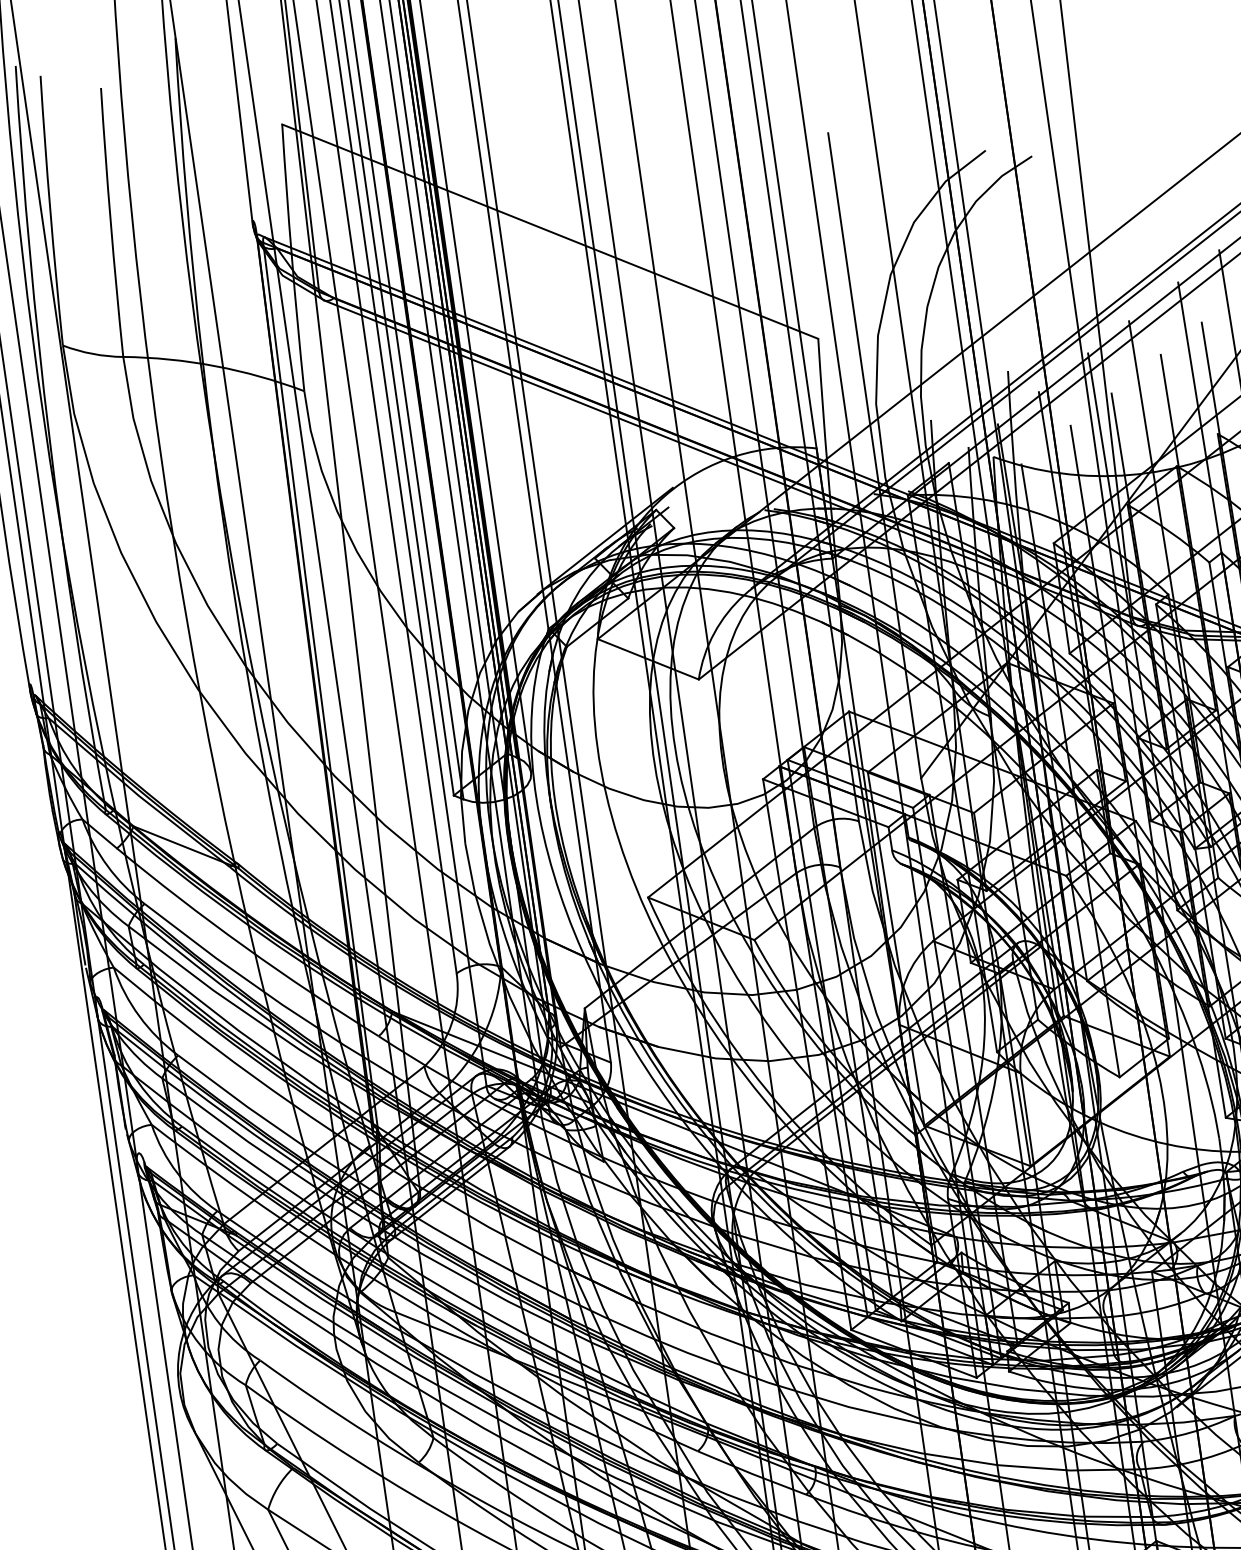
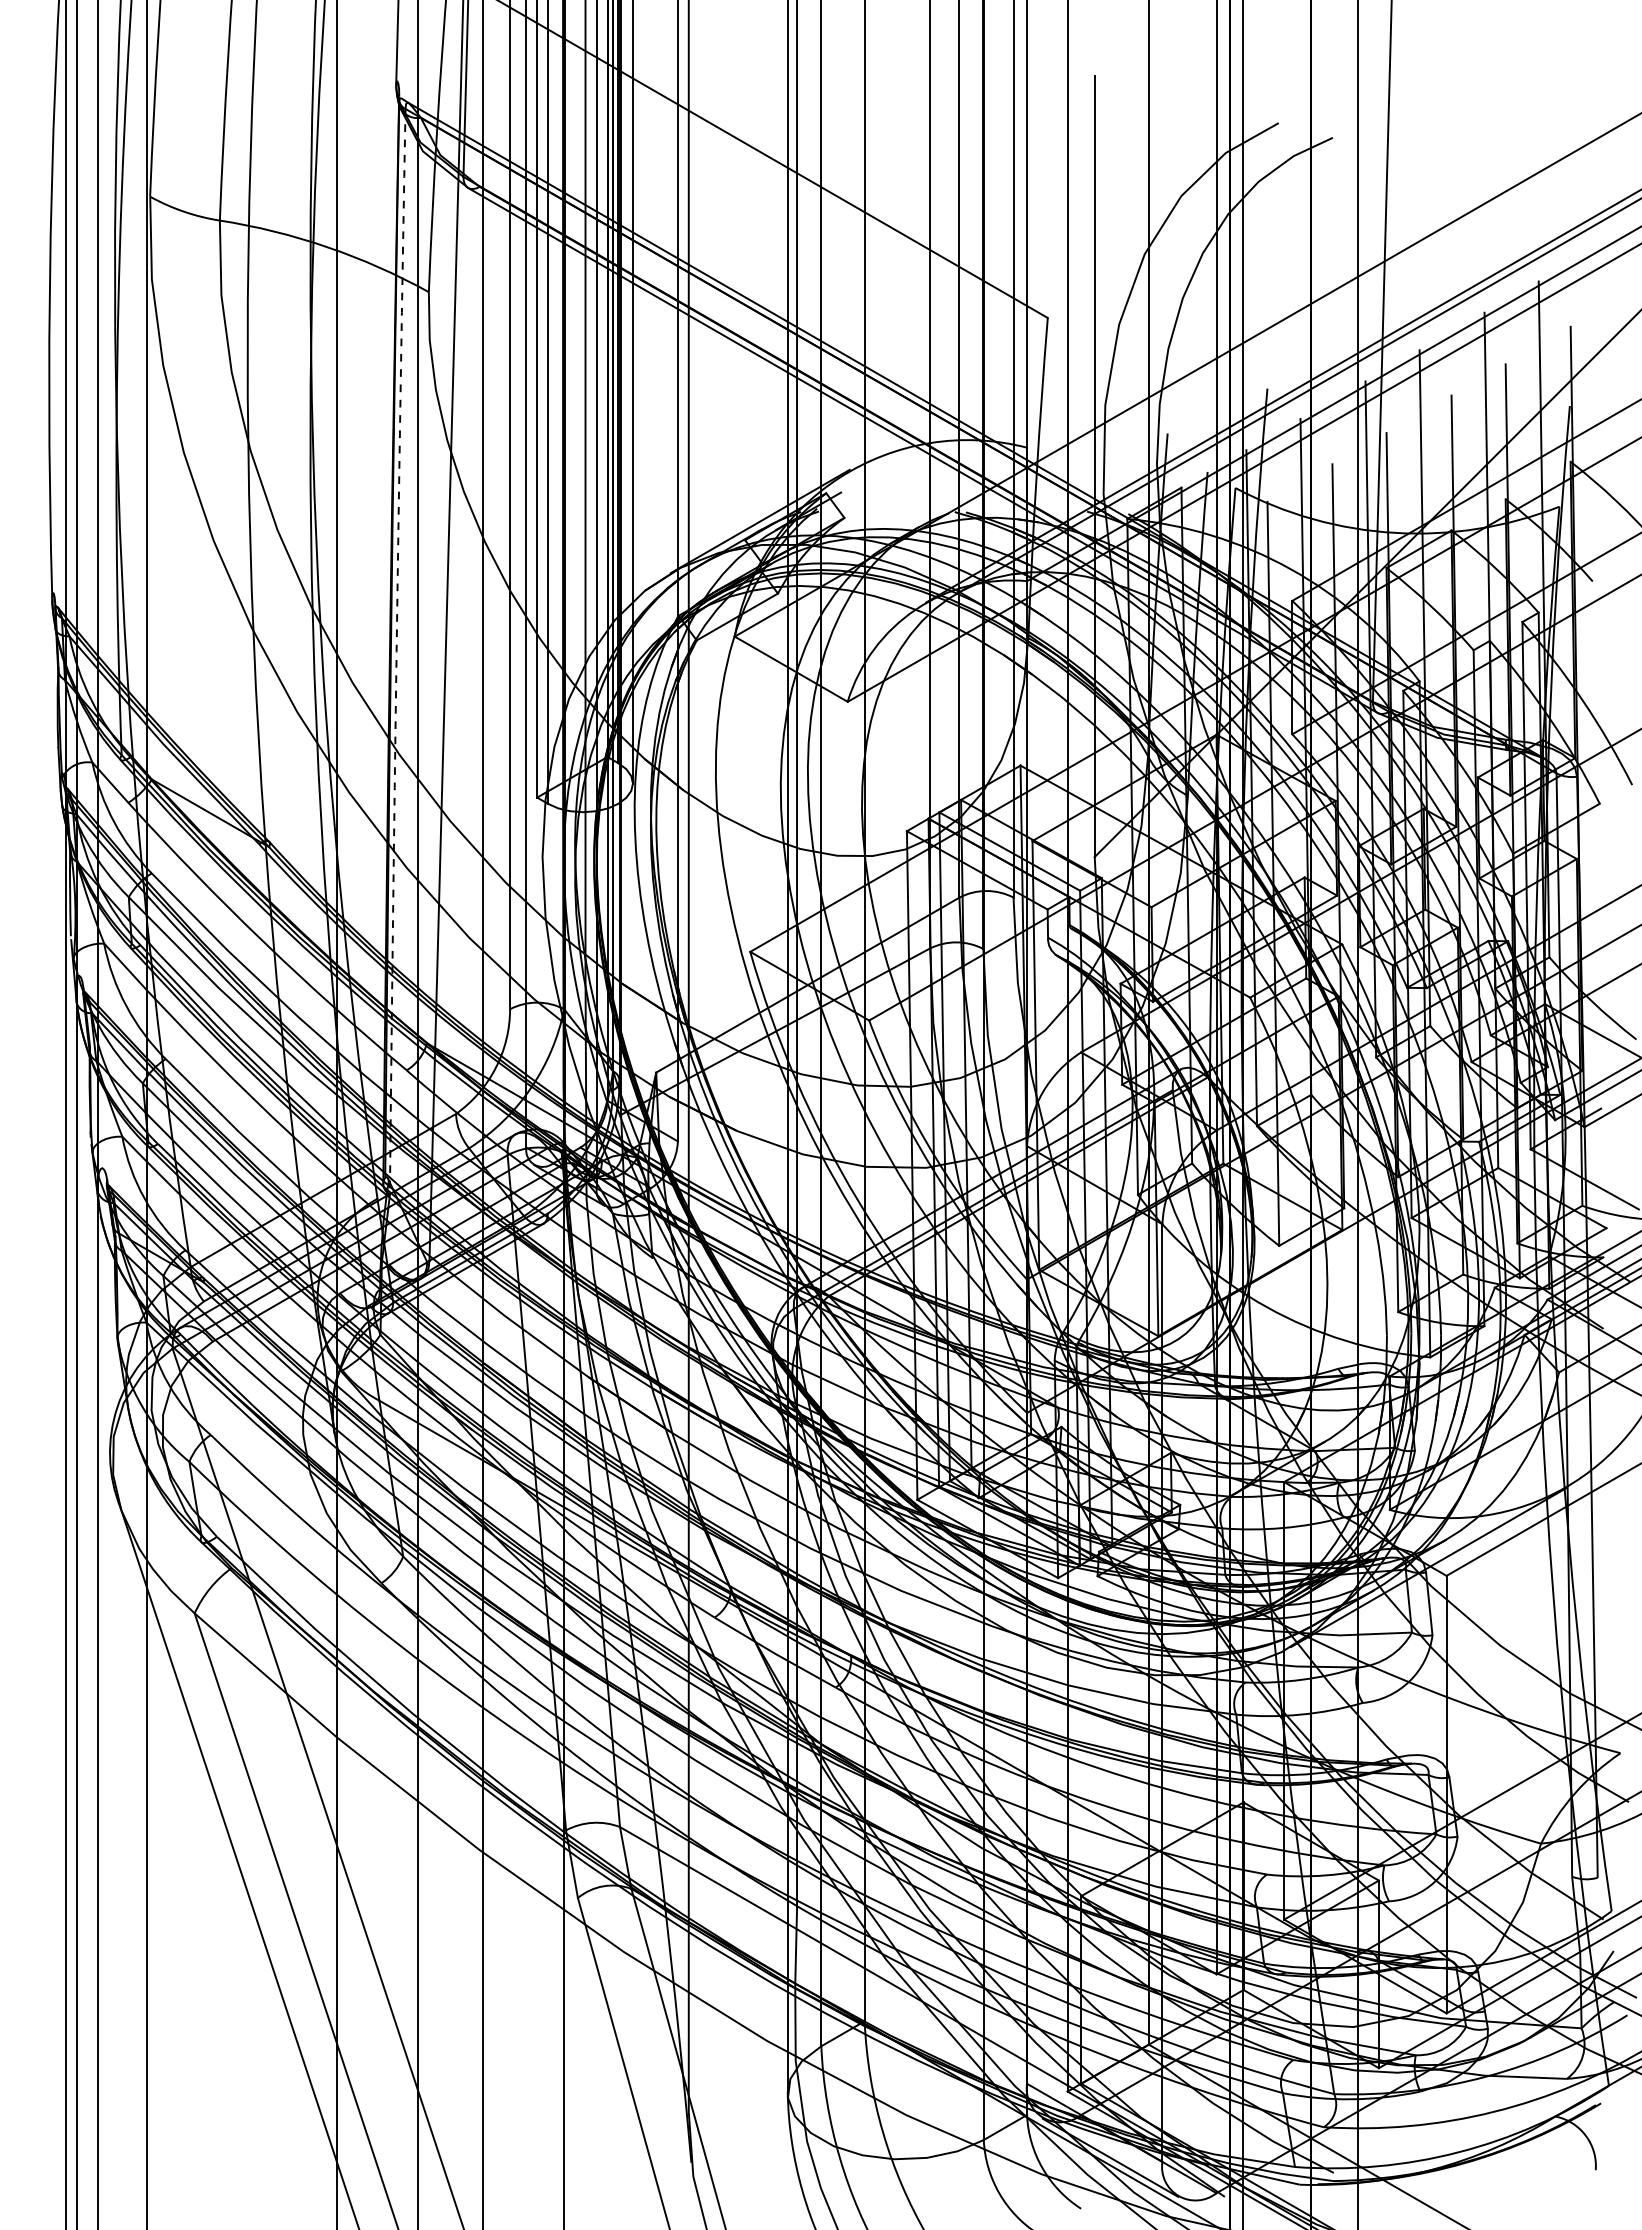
arc: (320, 691) -> (396, 651), solid -> dashed

